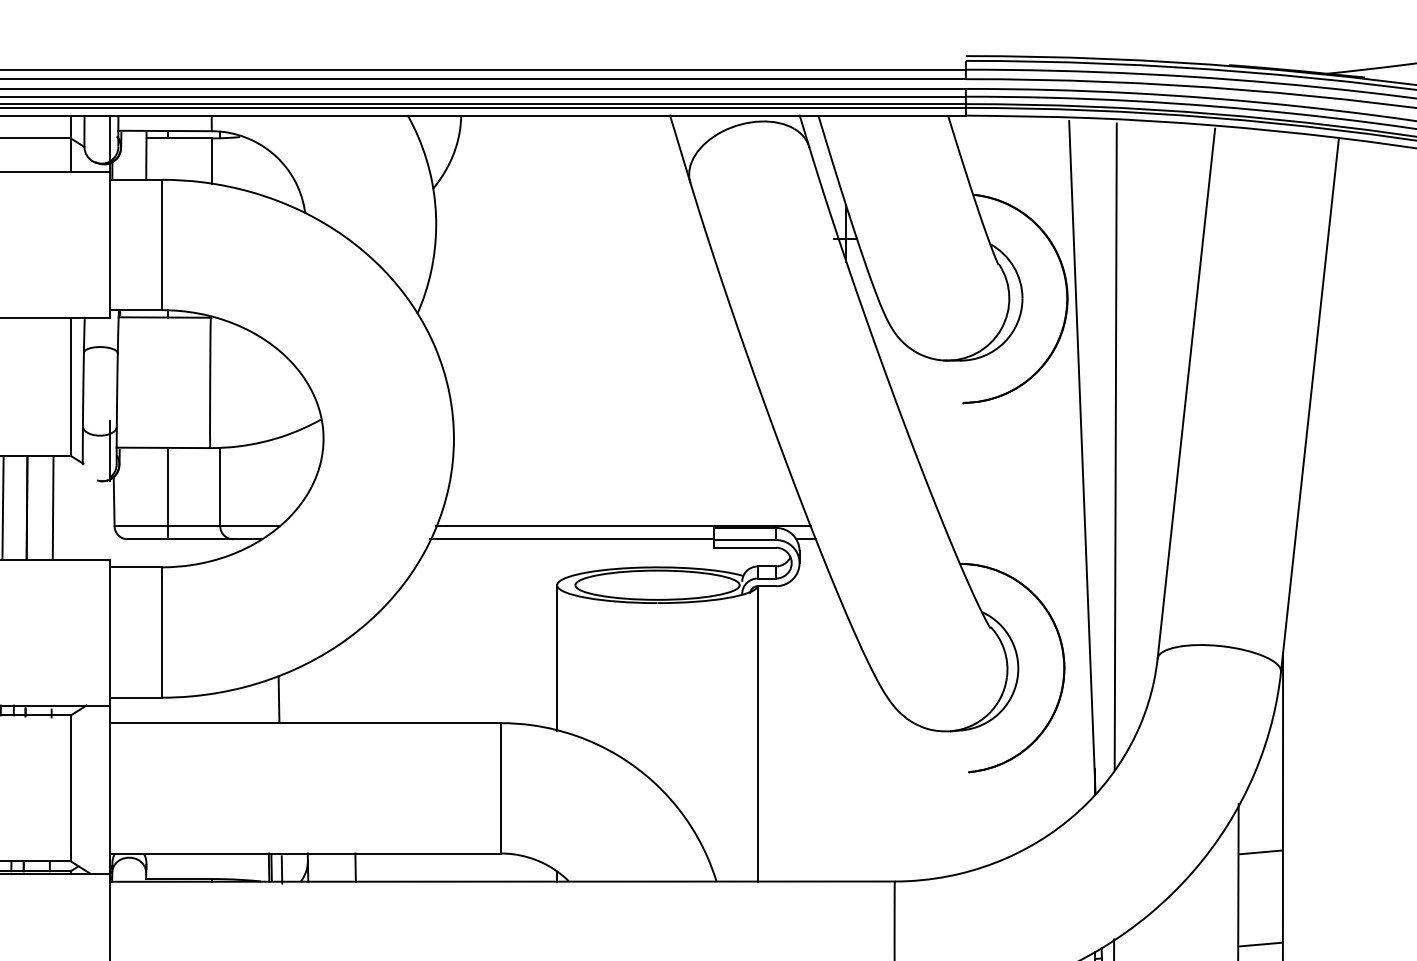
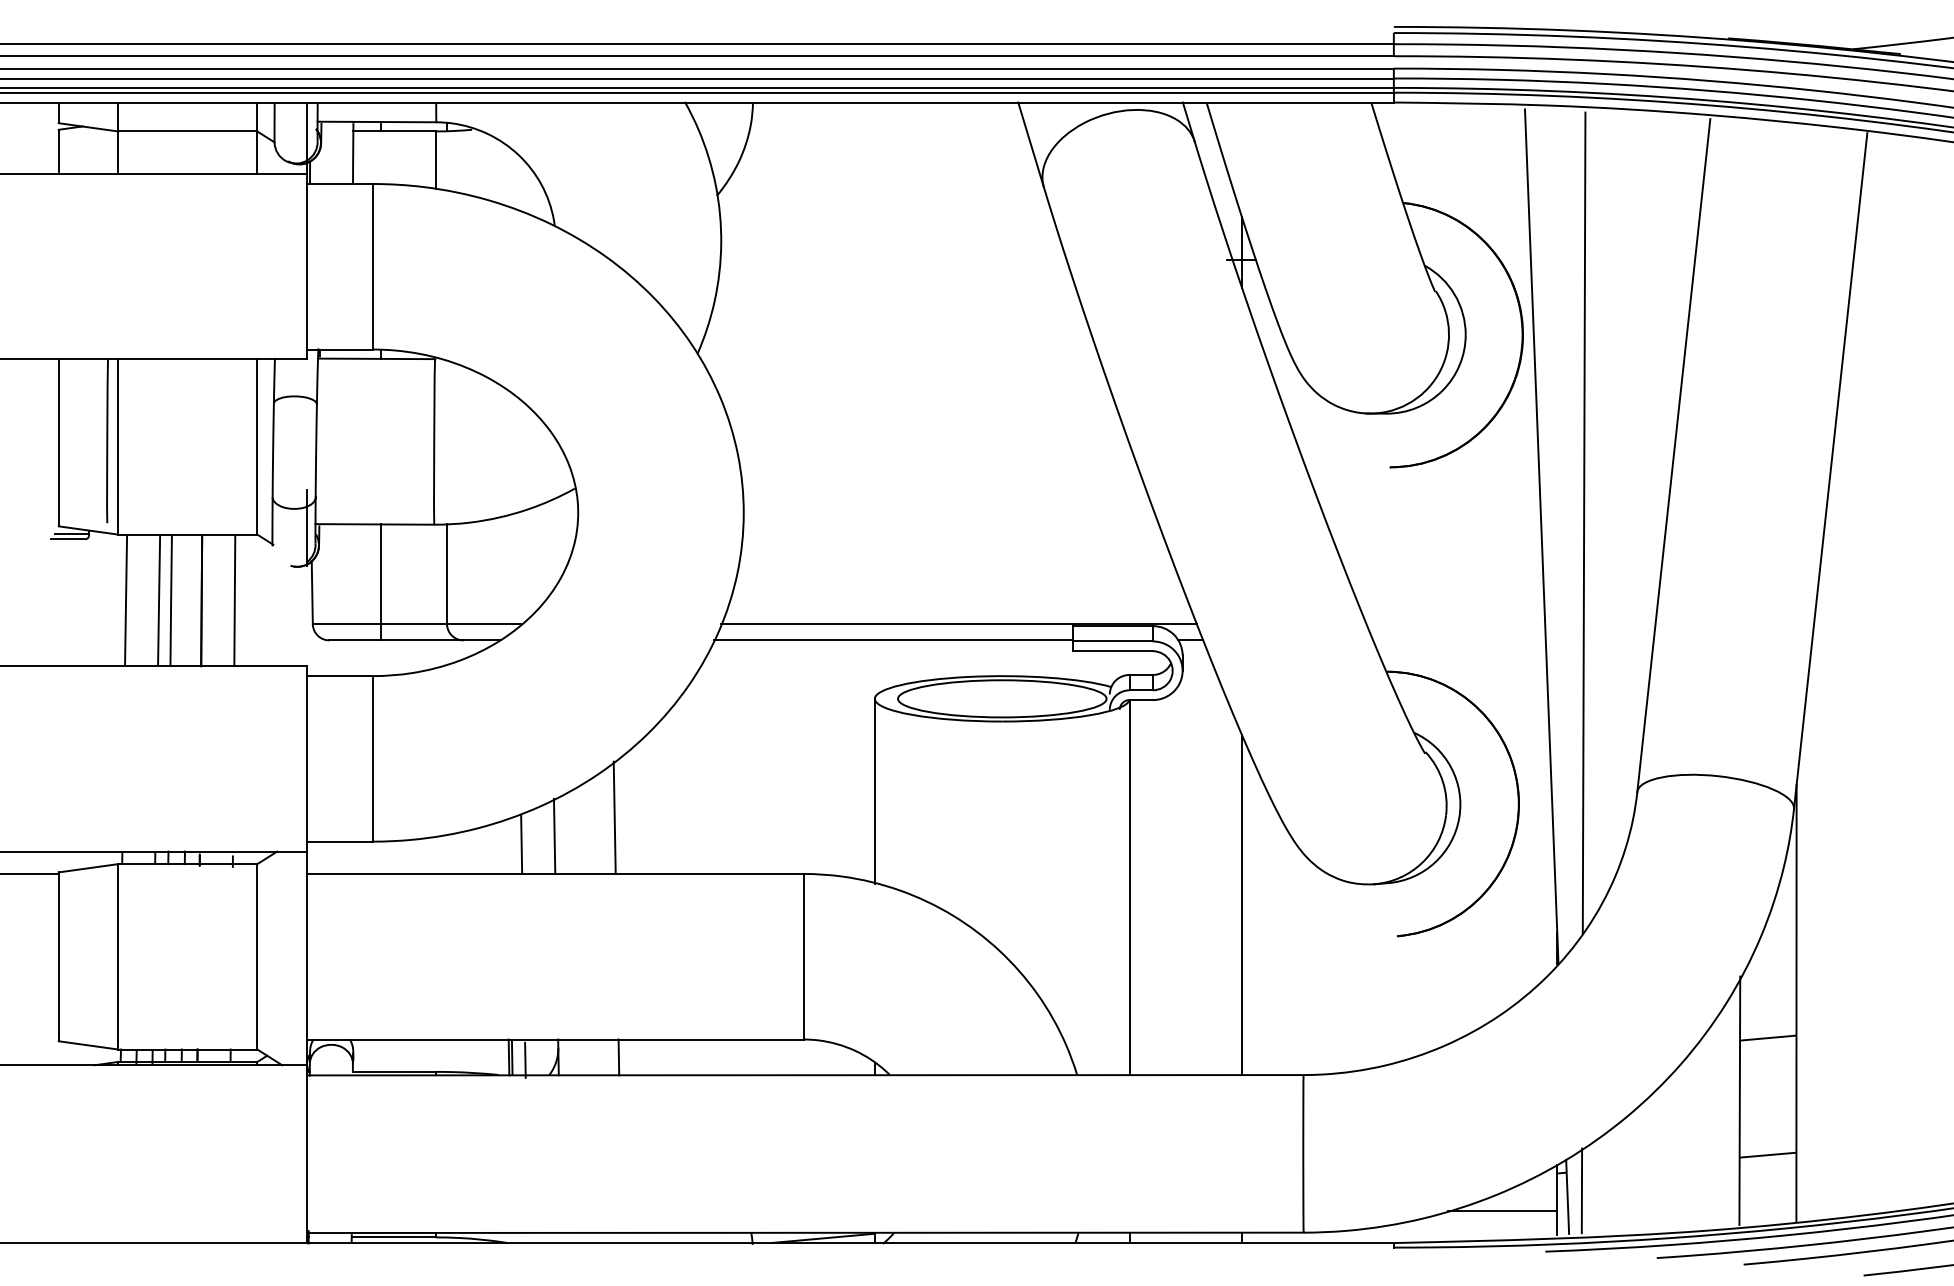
line: (352, 678) -> (614, 817), added
line: (304, 692) -> (554, 835), added
line: (846, 747) -> (1242, 904), added

